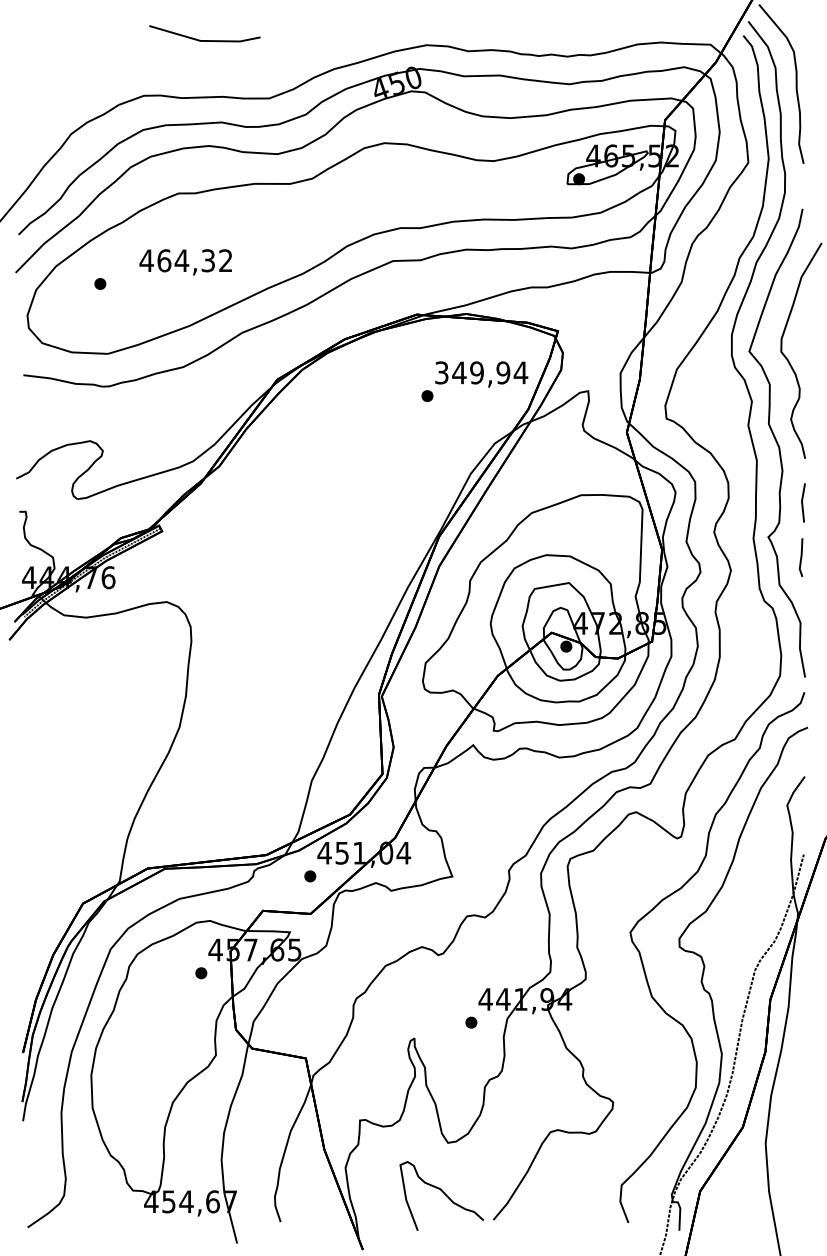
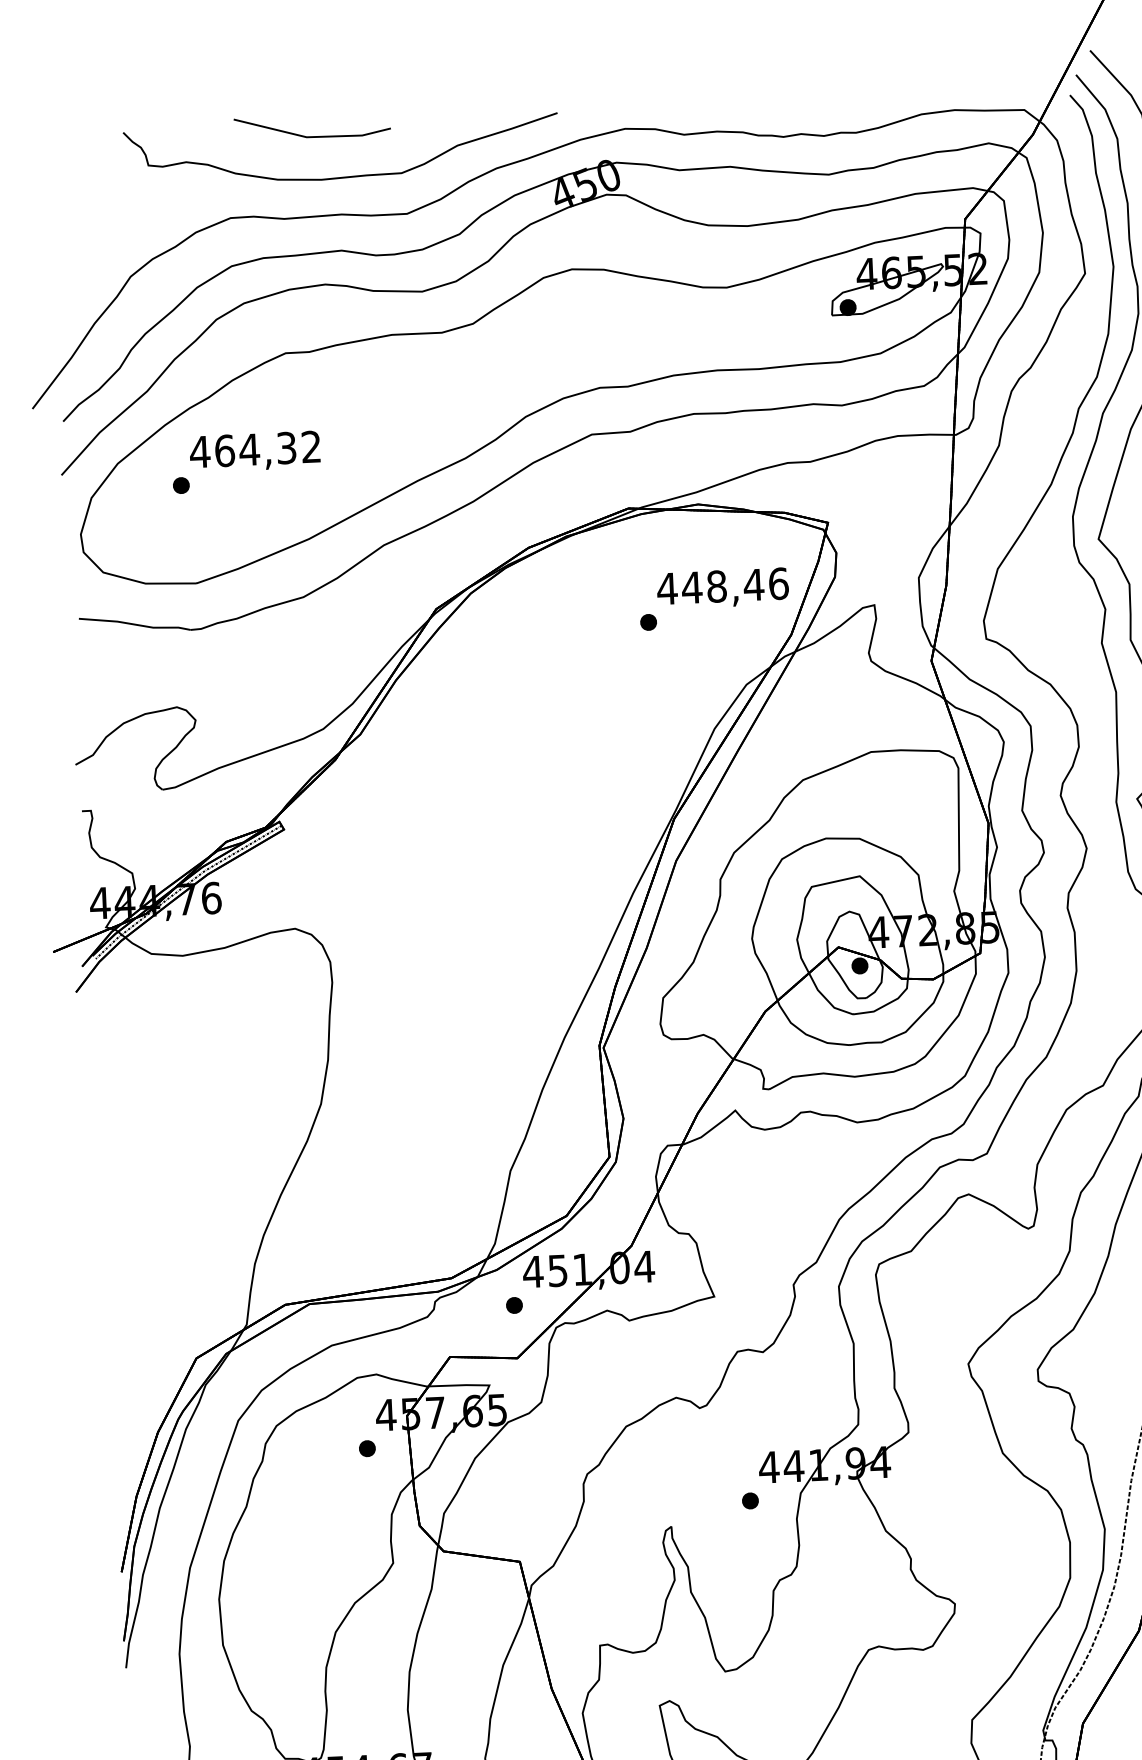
curve: (224, 69) -> (342, 175), added
text: (185, 262) -> (254, 451), moved
text: (481, 372) -> (723, 585), 349,94 -> 448,46

